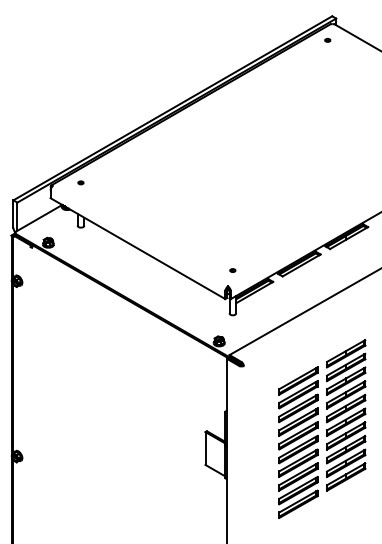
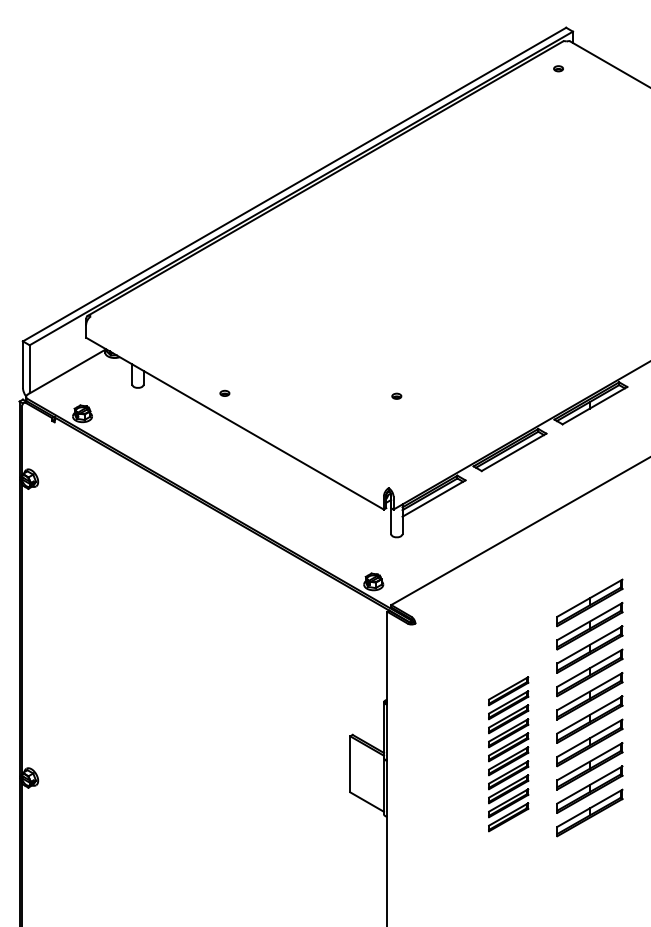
part: (80, 182) -> (224, 392), moved
part: (232, 270) -> (396, 396), moved
part: (298, 442) -> (508, 754), size x0.6

